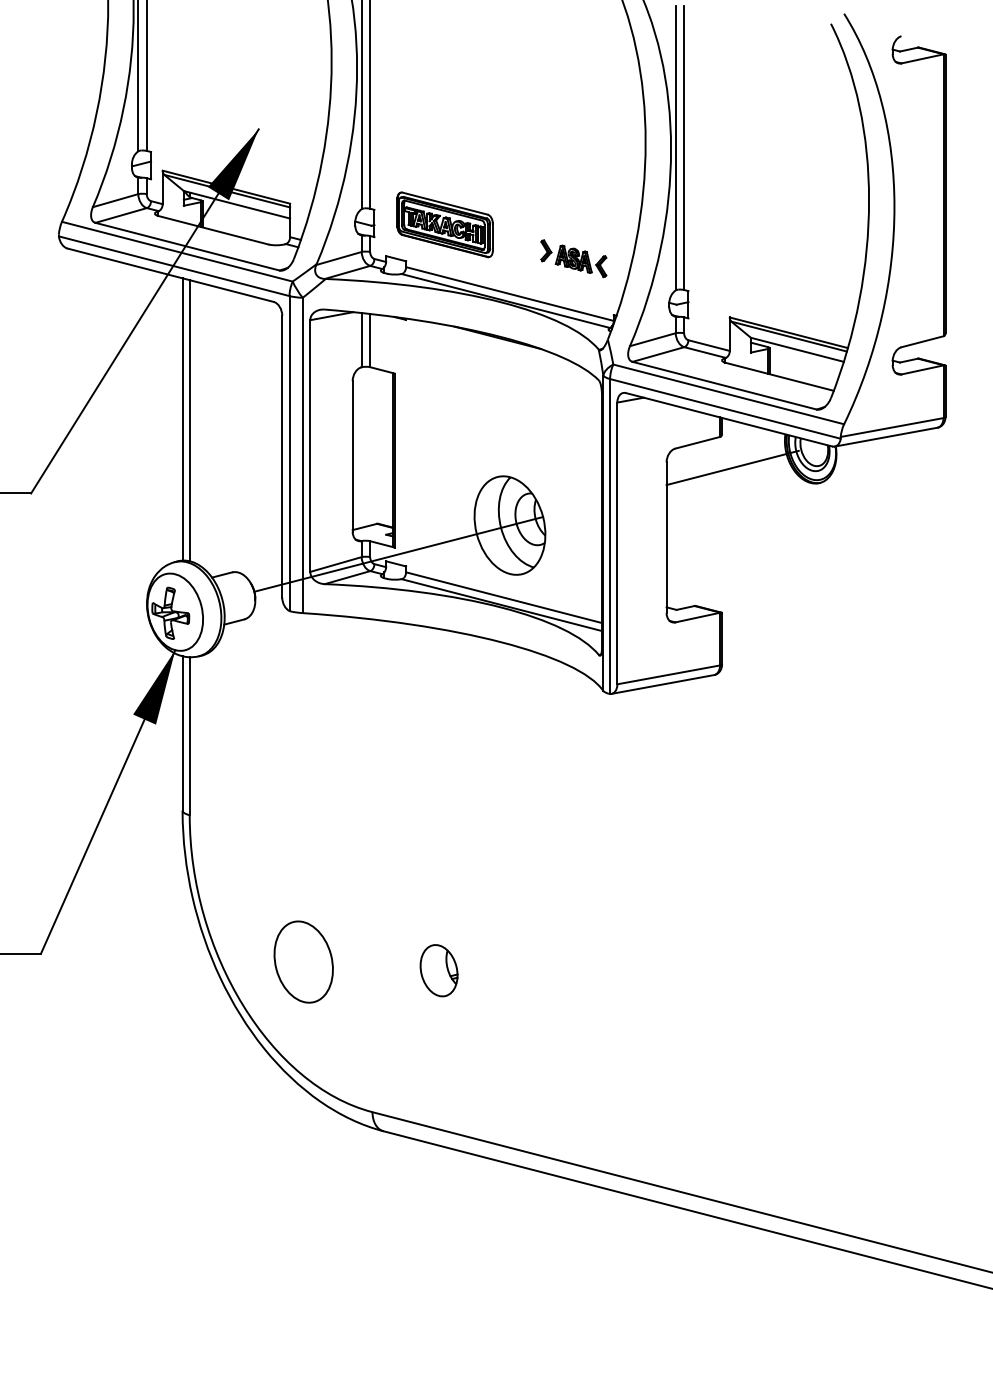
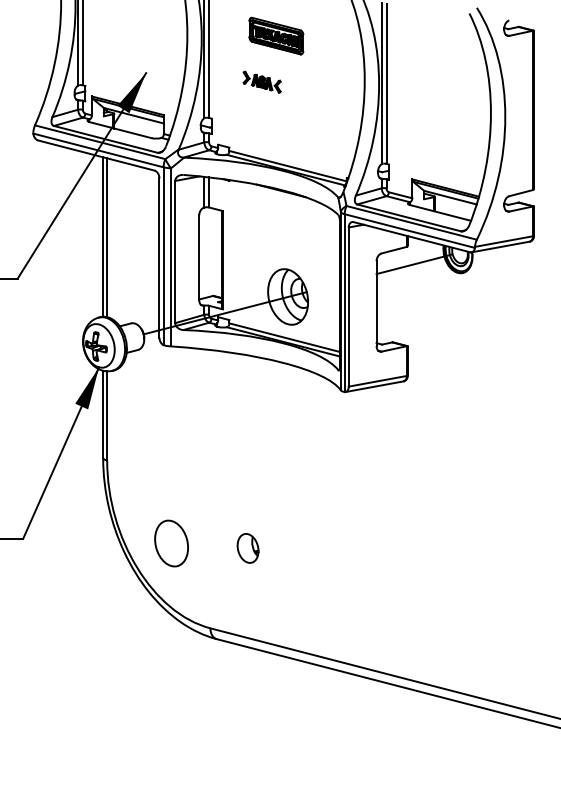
part: (445, 223) -> (276, 35), moved
part: (572, 257) -> (261, 81), moved

